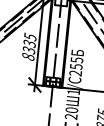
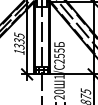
text: (28, 56) -> (19, 51), 8335 -> 1335

